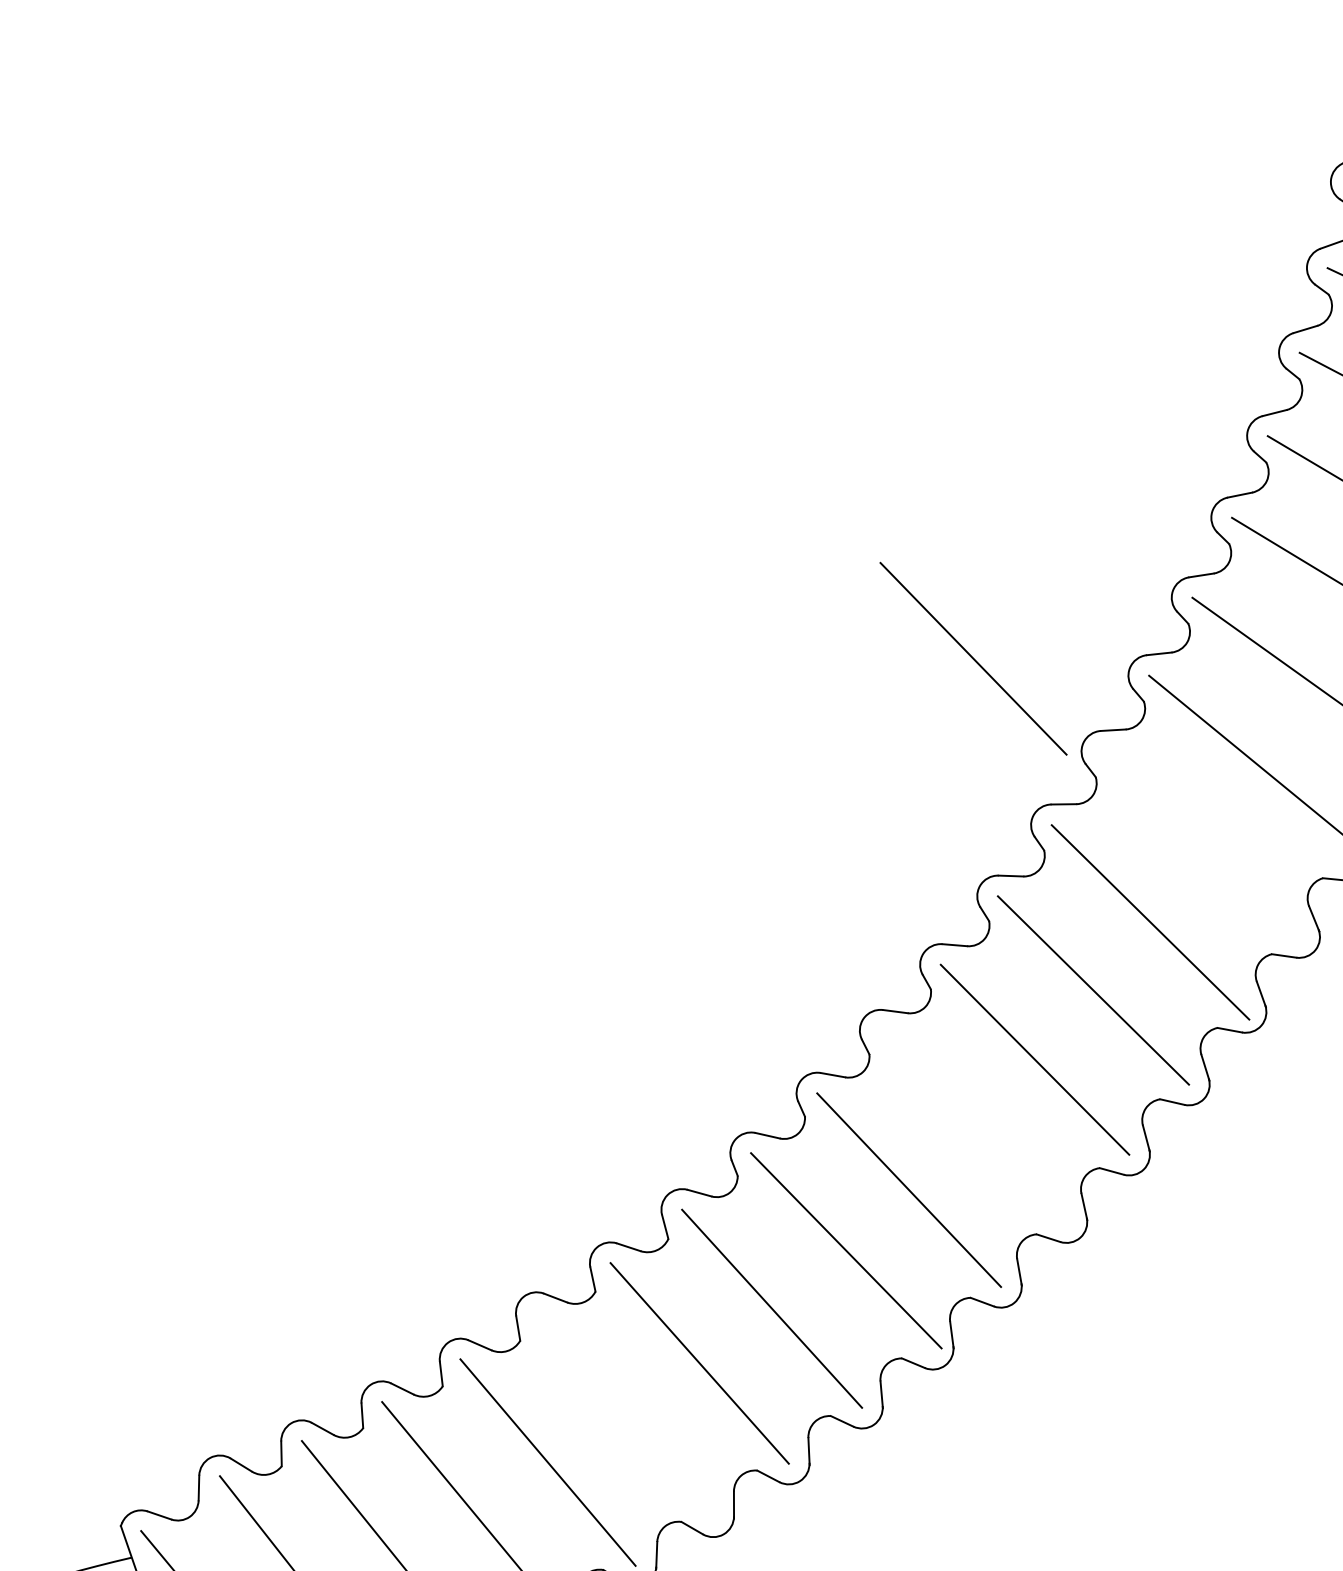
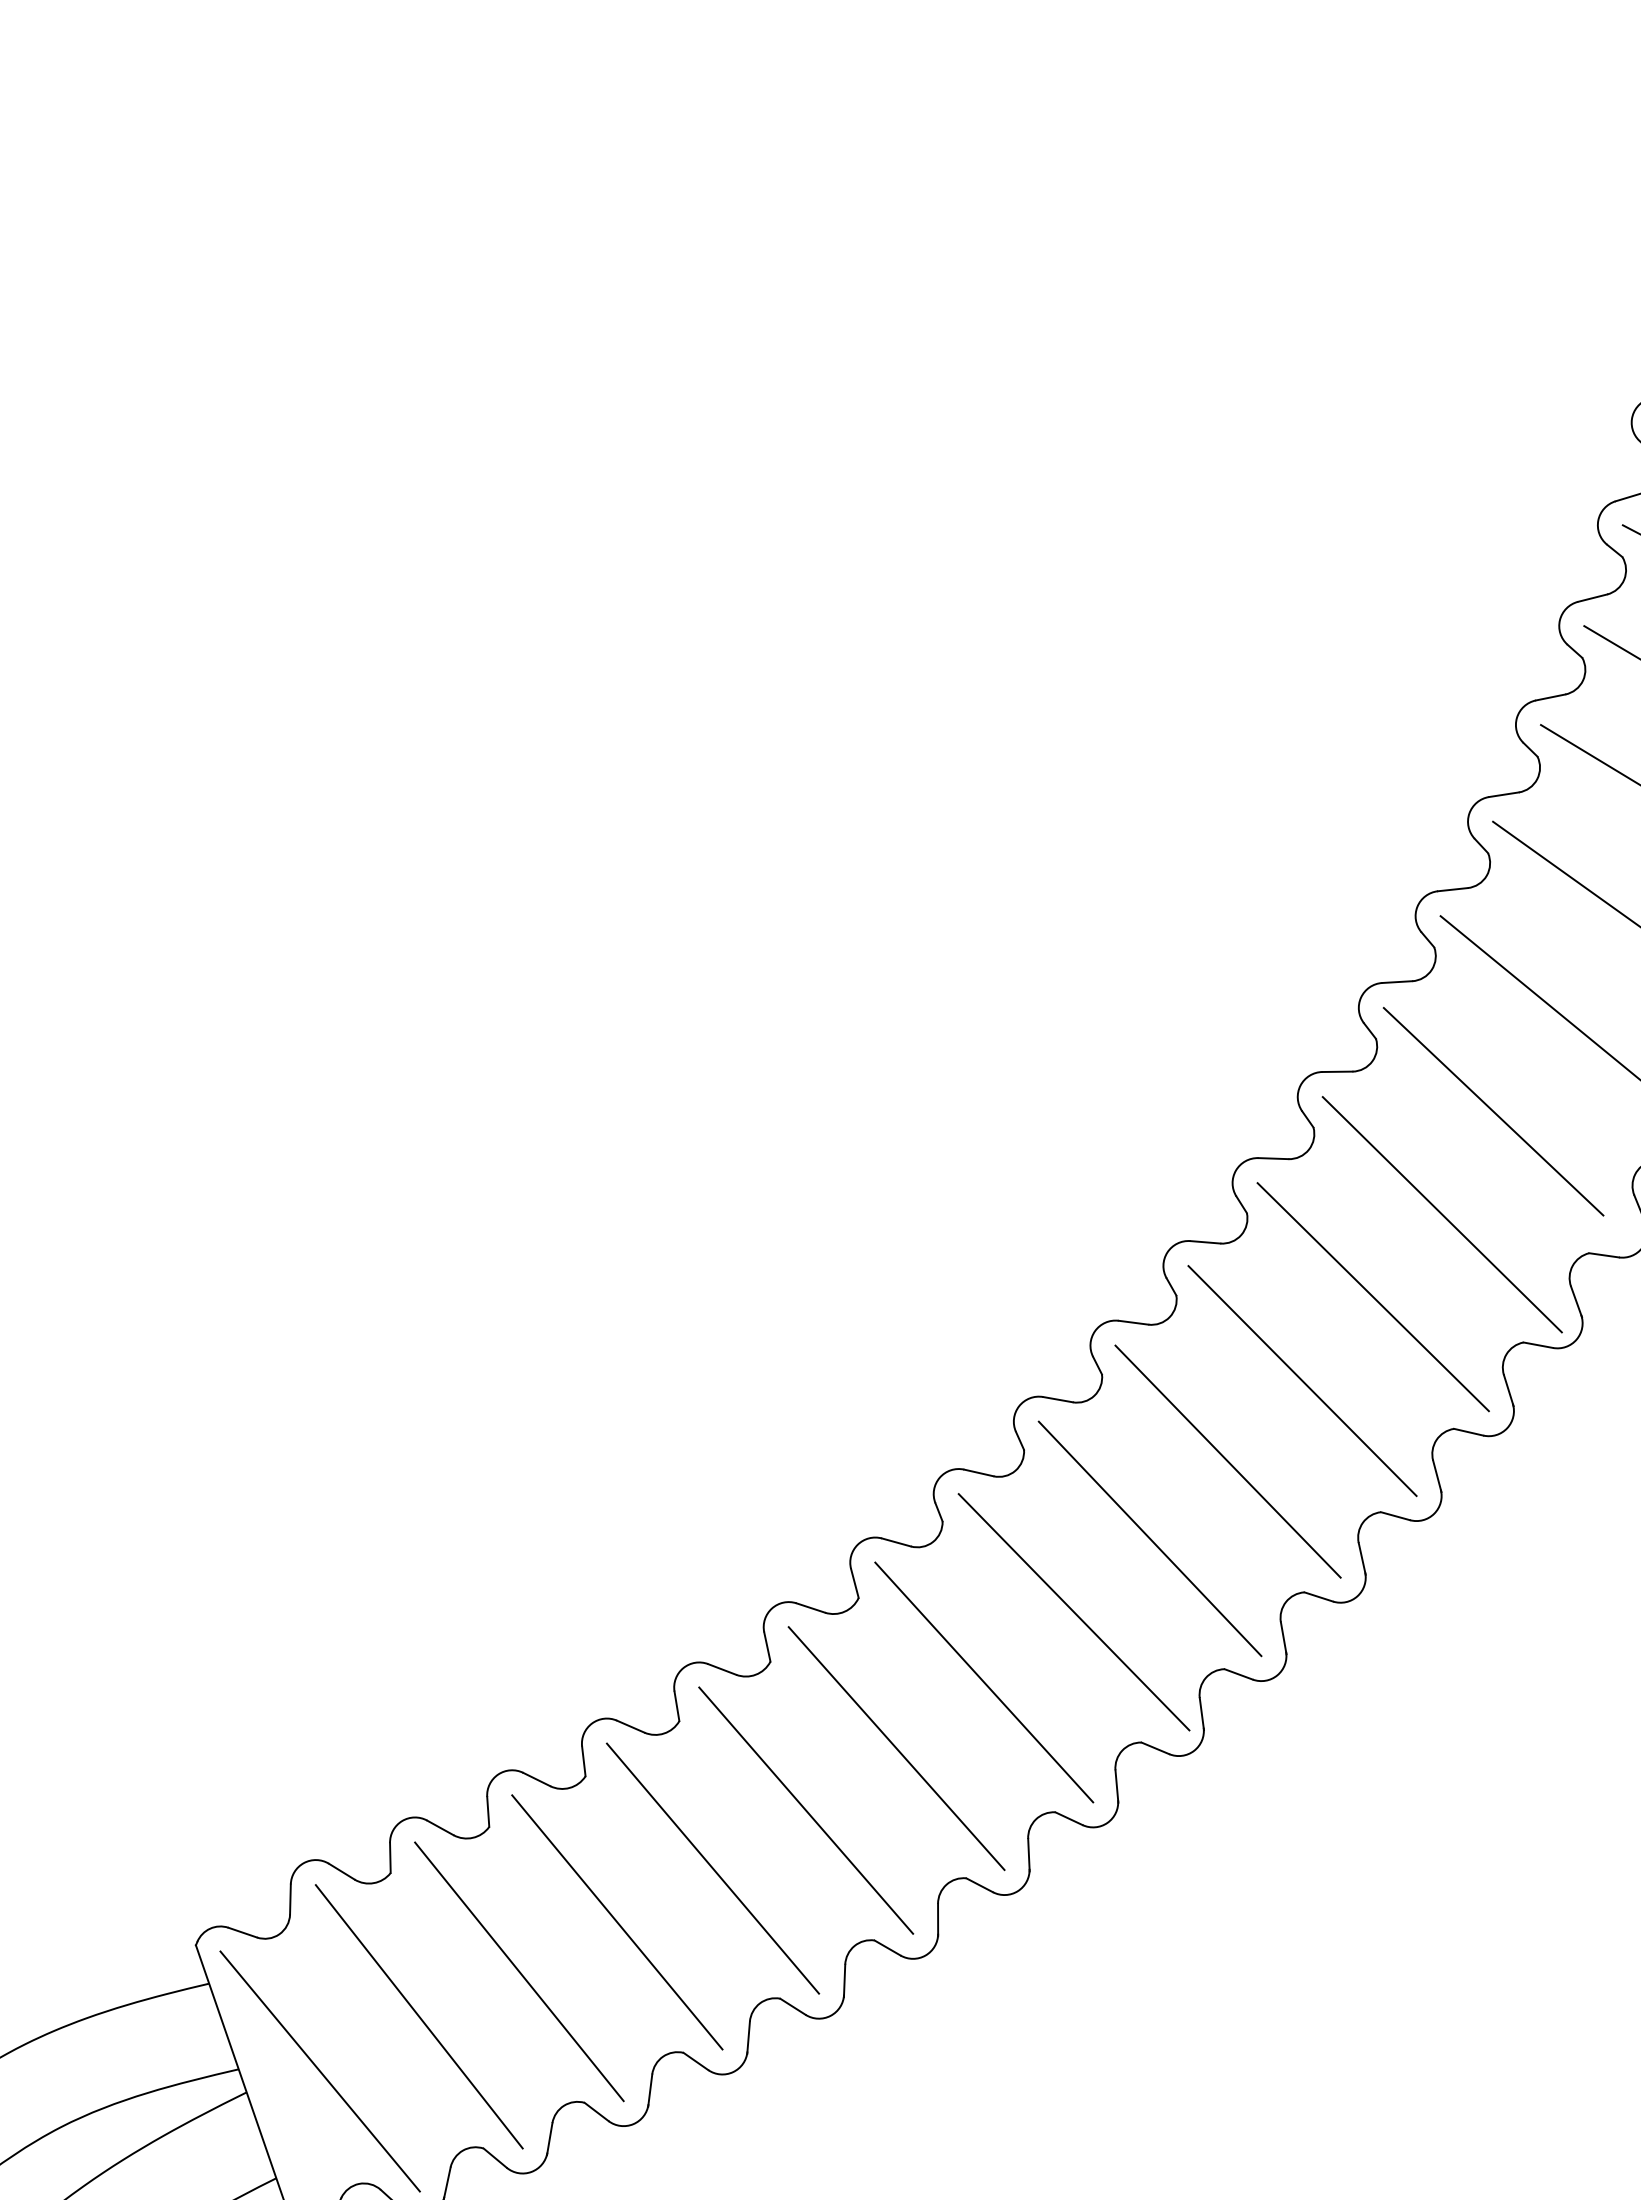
line: (973, 658) -> (1227, 1461), moved
line: (1192, 837) -> (1493, 1111), added
line: (625, 1414) -> (806, 1810), added

